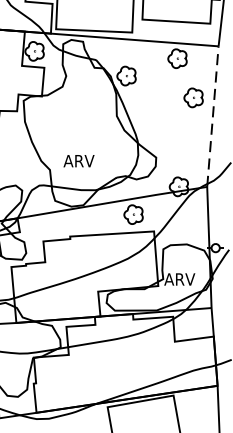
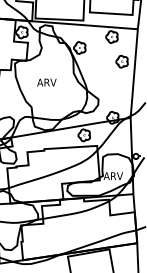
line: (213, 116) -> (134, 73), dashed -> solid
text: (78, 160) -> (46, 82), moved

